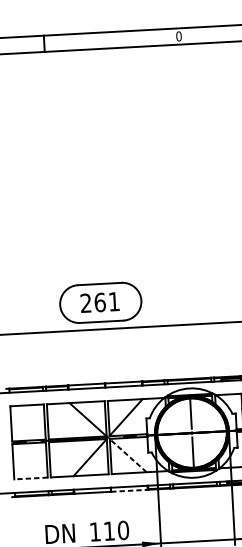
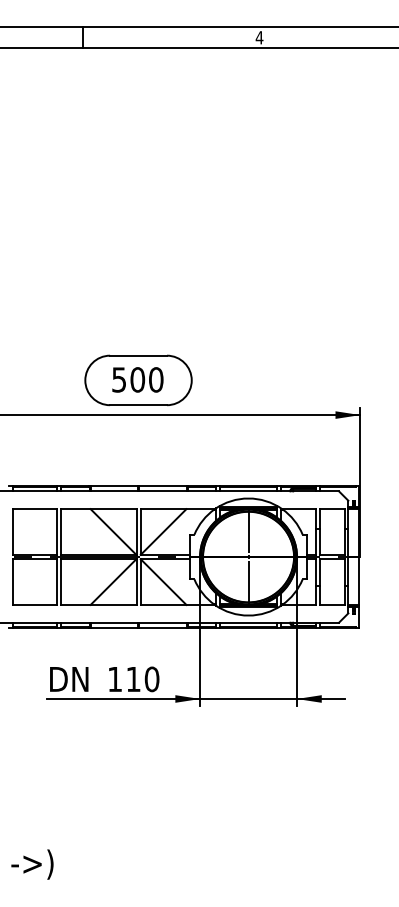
text: (178, 36) -> (259, 37), 0 -> 4
text: (99, 302) -> (137, 379), 261 -> 500
line: (128, 455) -> (163, 581), dashed -> solid
line: (30, 478) -> (34, 604), dashed -> solid
line: (129, 491) -> (162, 628), dashed -> solid

